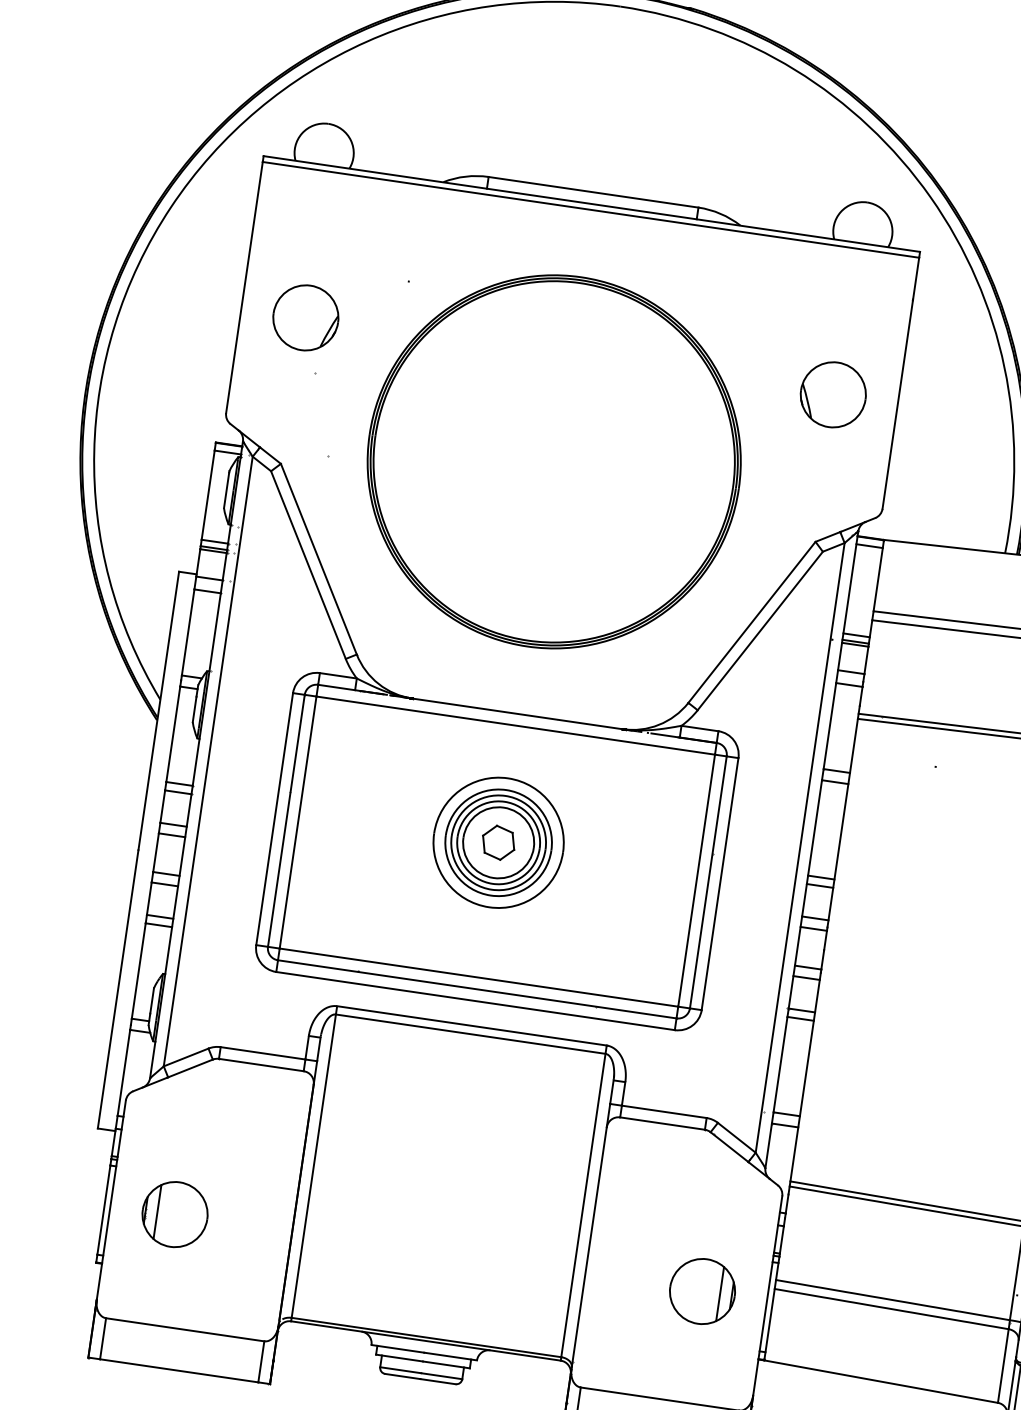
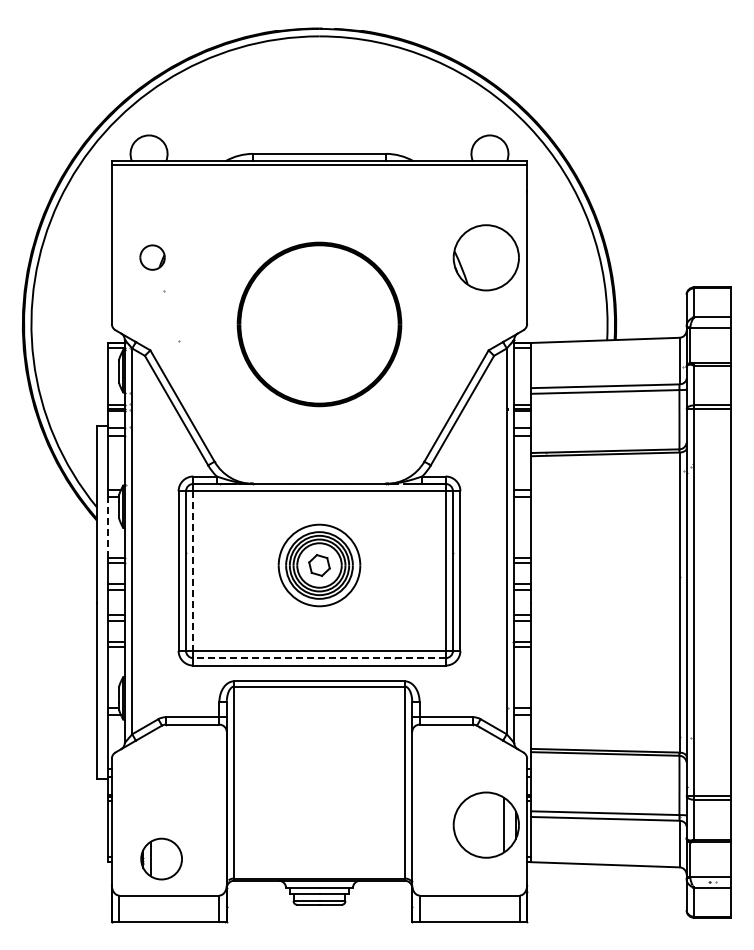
part: (305, 317) -> (152, 257), size x0.6
part: (833, 394) -> (486, 257), size x1.6
part: (554, 461) -> (319, 324), size x0.7
line: (173, 734) -> (108, 527), solid -> dashed
line: (298, 823) -> (193, 571), solid -> dashed
line: (477, 989) -> (319, 658), solid -> dashed
part: (174, 1213) -> (161, 858), moved
part: (702, 1290) -> (486, 824), size x1.6

